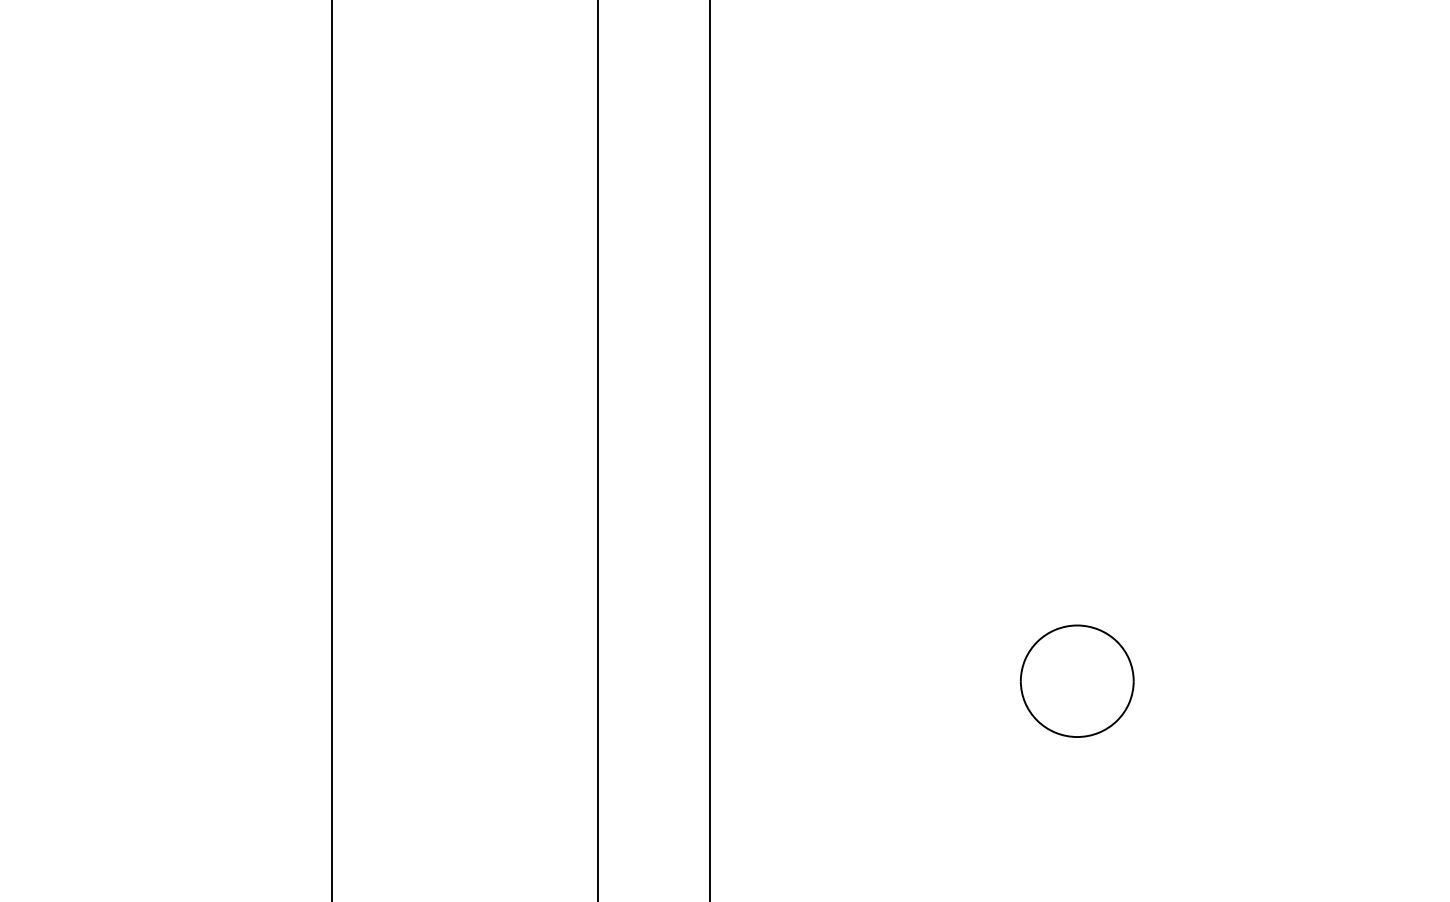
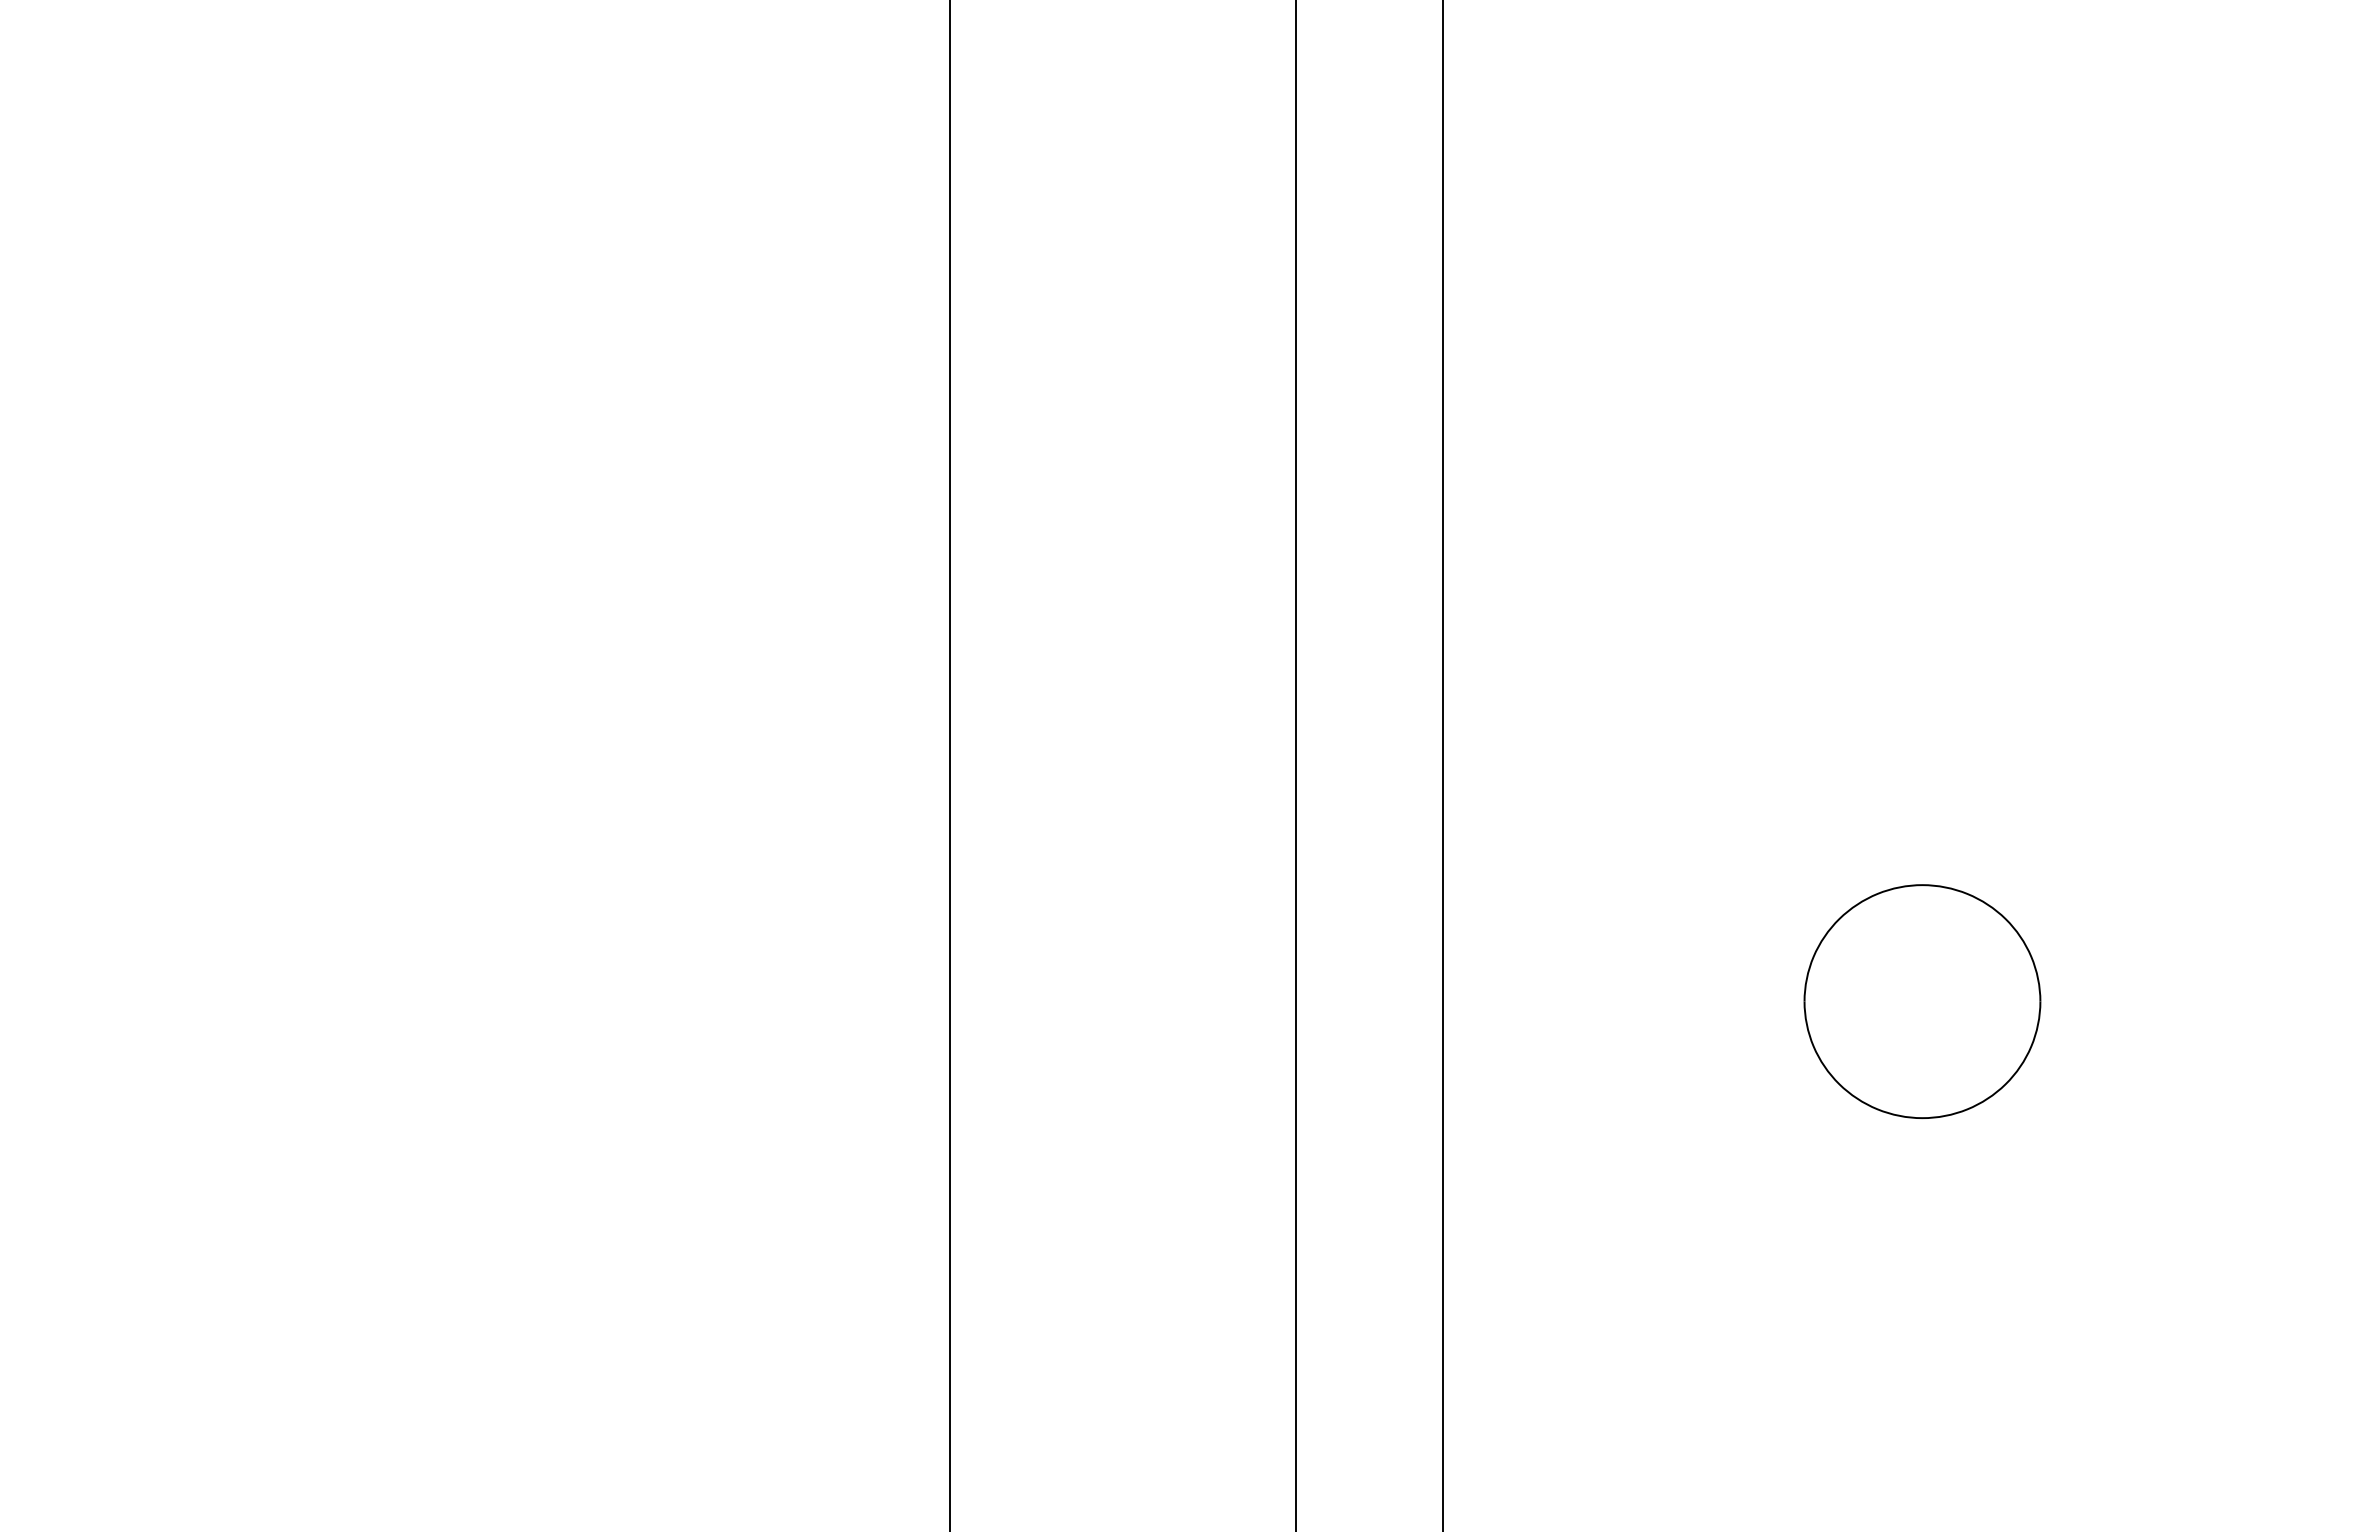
part: (1077, 681) -> (1922, 1001), size x1.6

